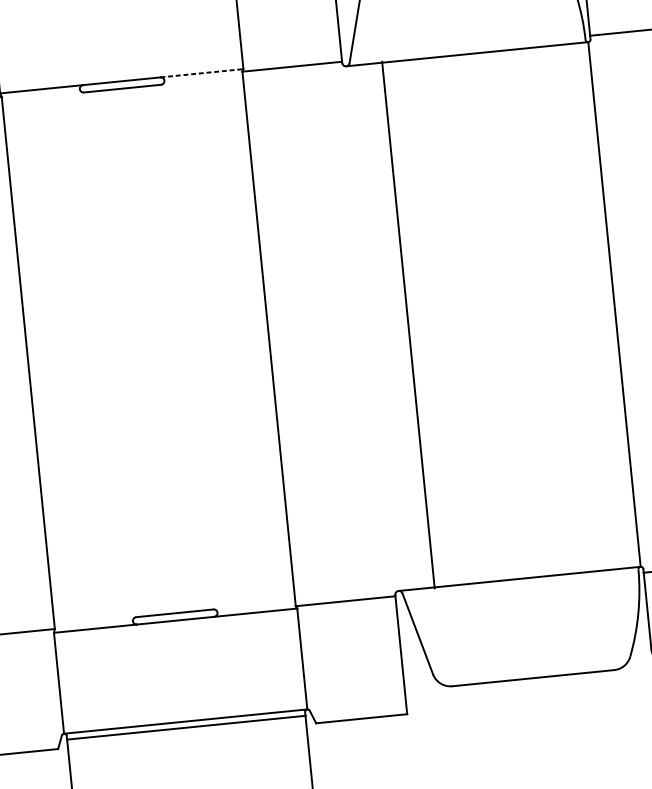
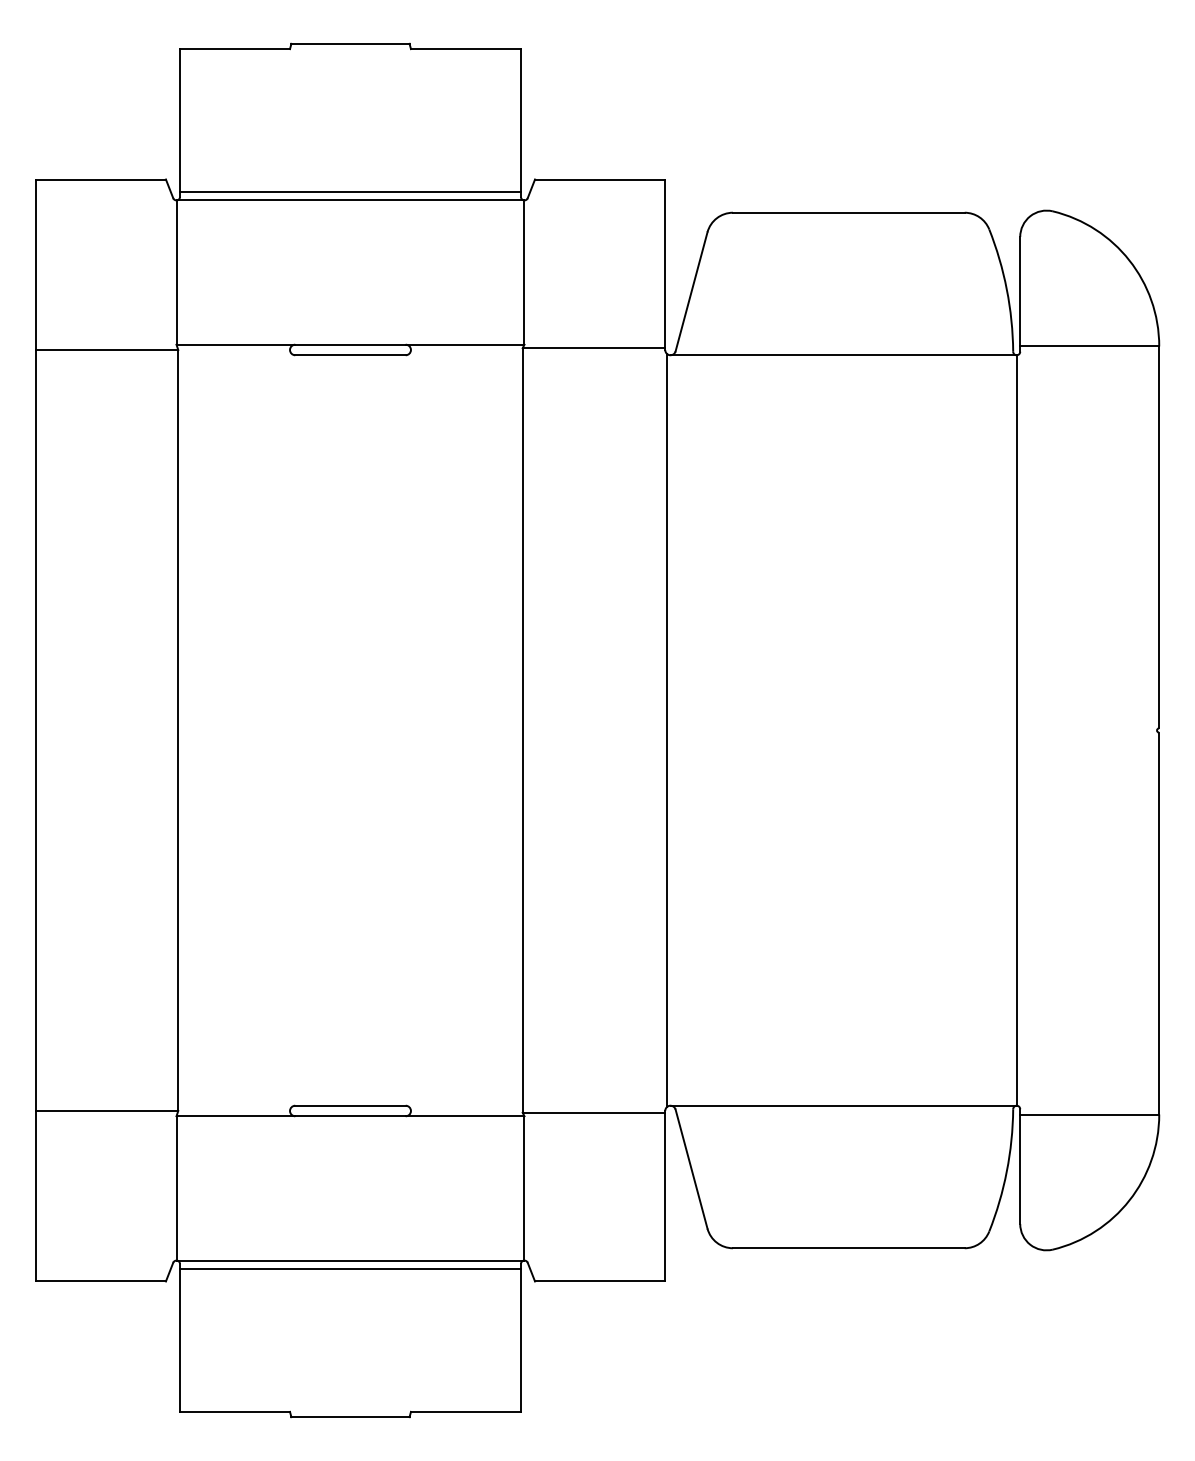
line: (202, 73) -> (465, 344), dashed -> solid
line: (408, 325) -> (667, 730), moved

